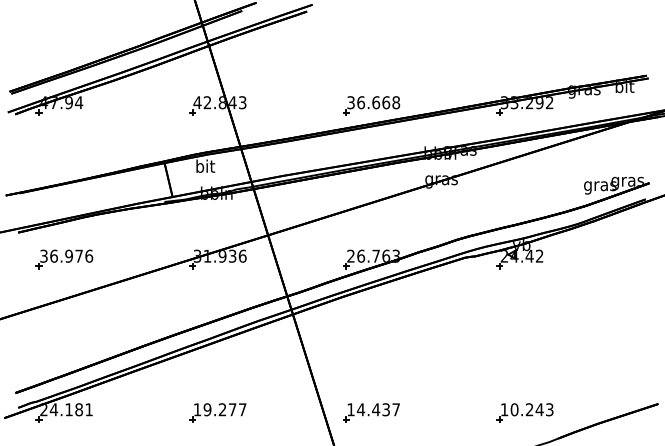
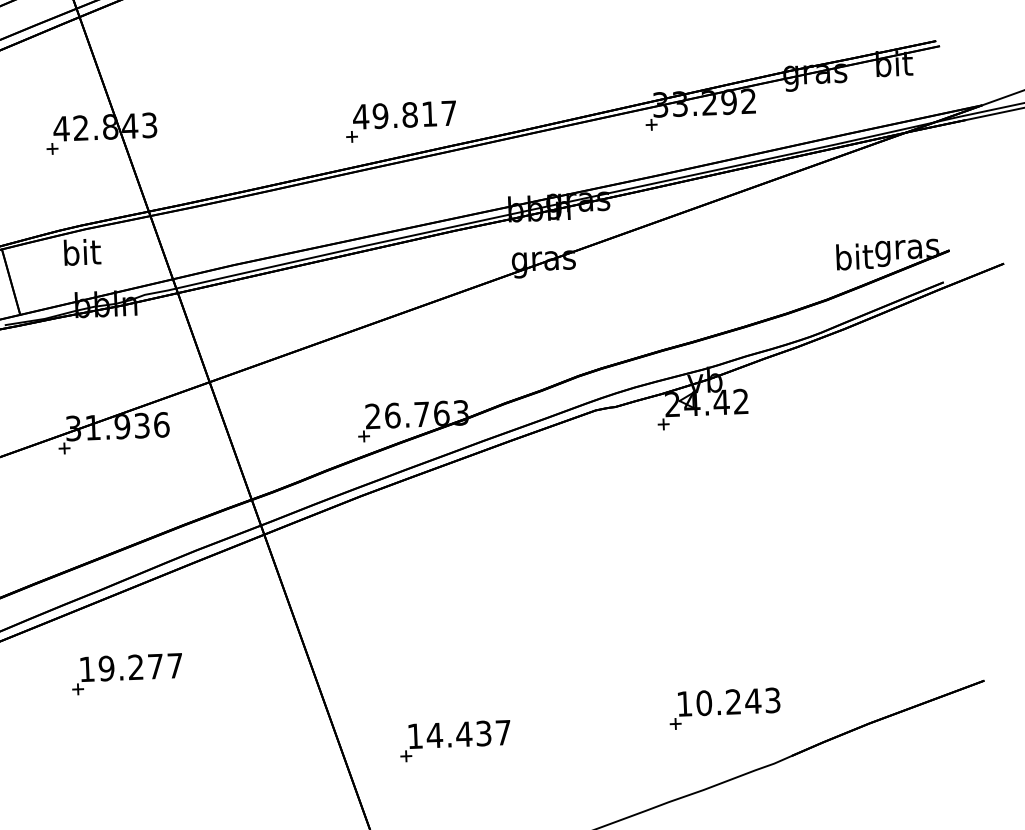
text: (373, 102) -> (404, 114), 36.668 -> 49.817
text: (600, 185) -> (854, 258), gras -> bit
part: (217, 412) -> (126, 673), moved
part: (371, 412) -> (455, 740), moved

